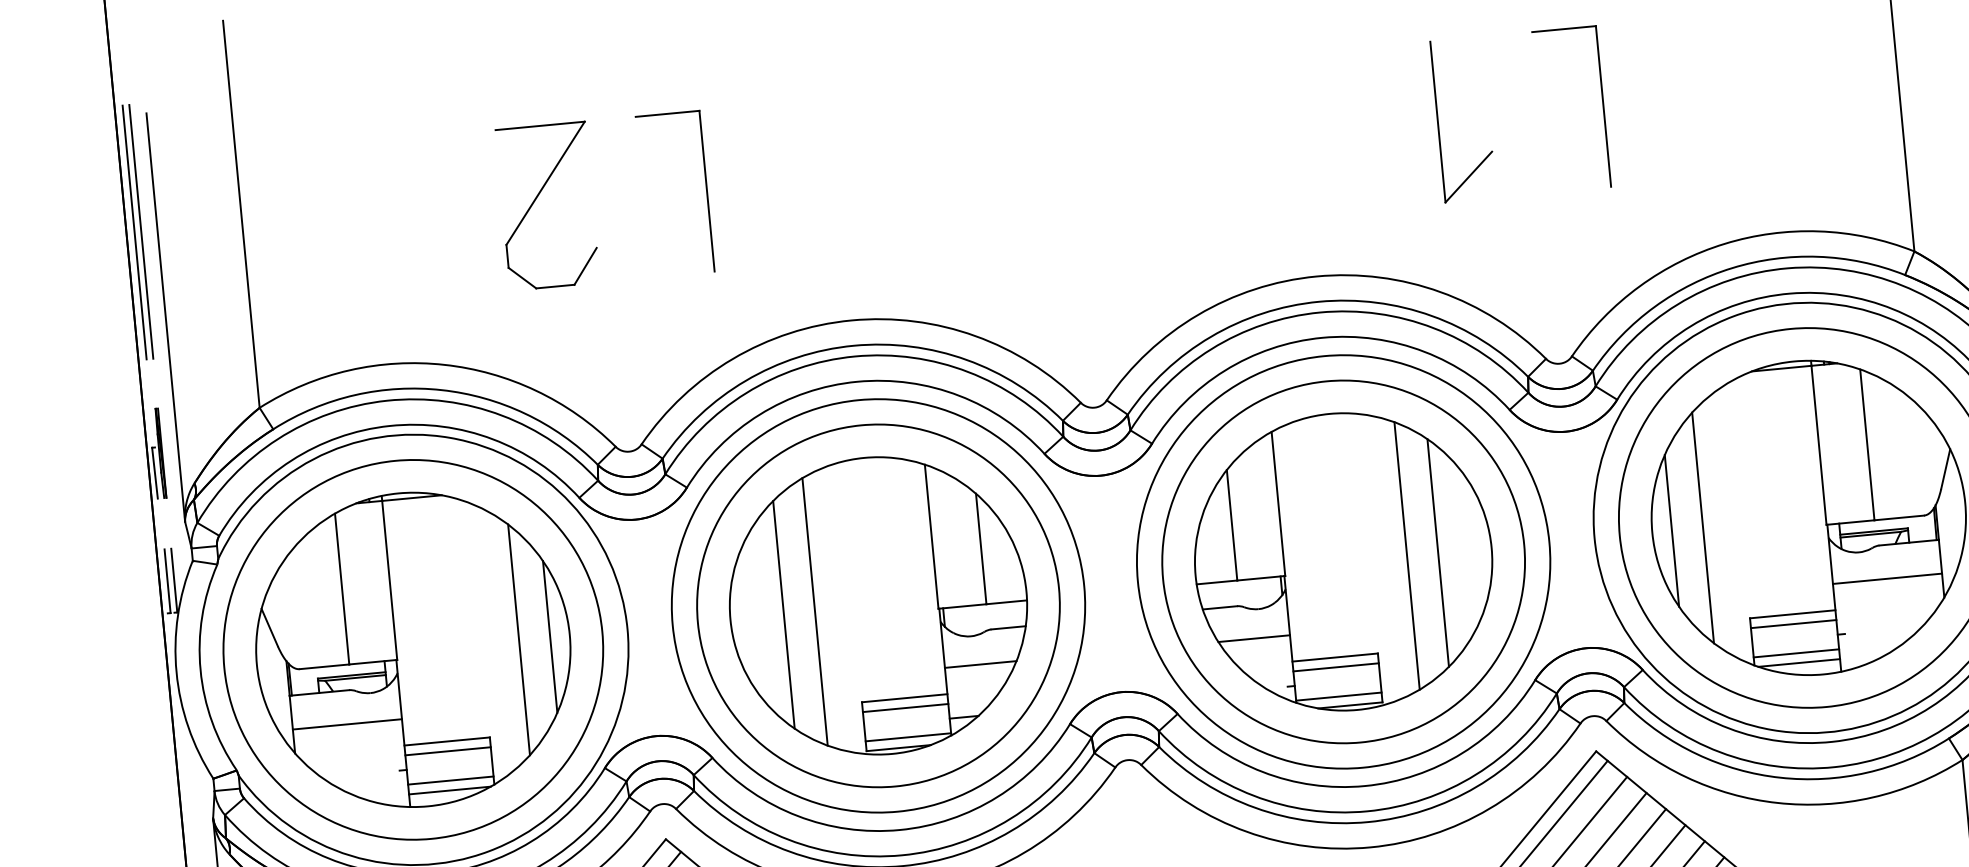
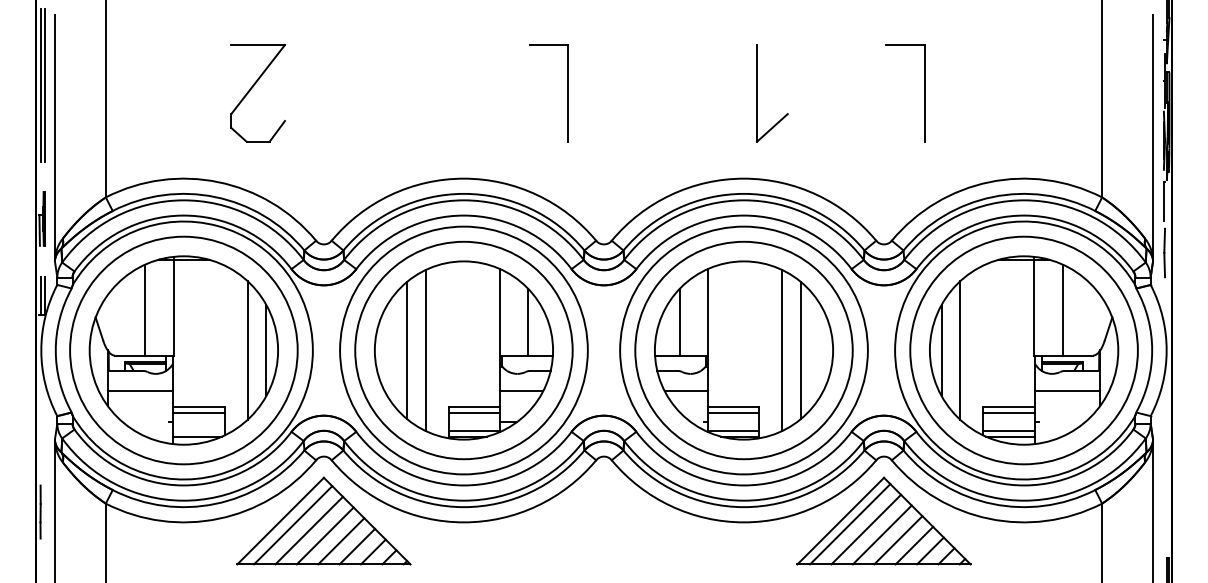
part: (1438, 122) -> (757, 93), moved
part: (706, 191) -> (567, 93), moved
part: (537, 199) -> (252, 88), moved
line: (450, 780) -> (198, 430), removed

